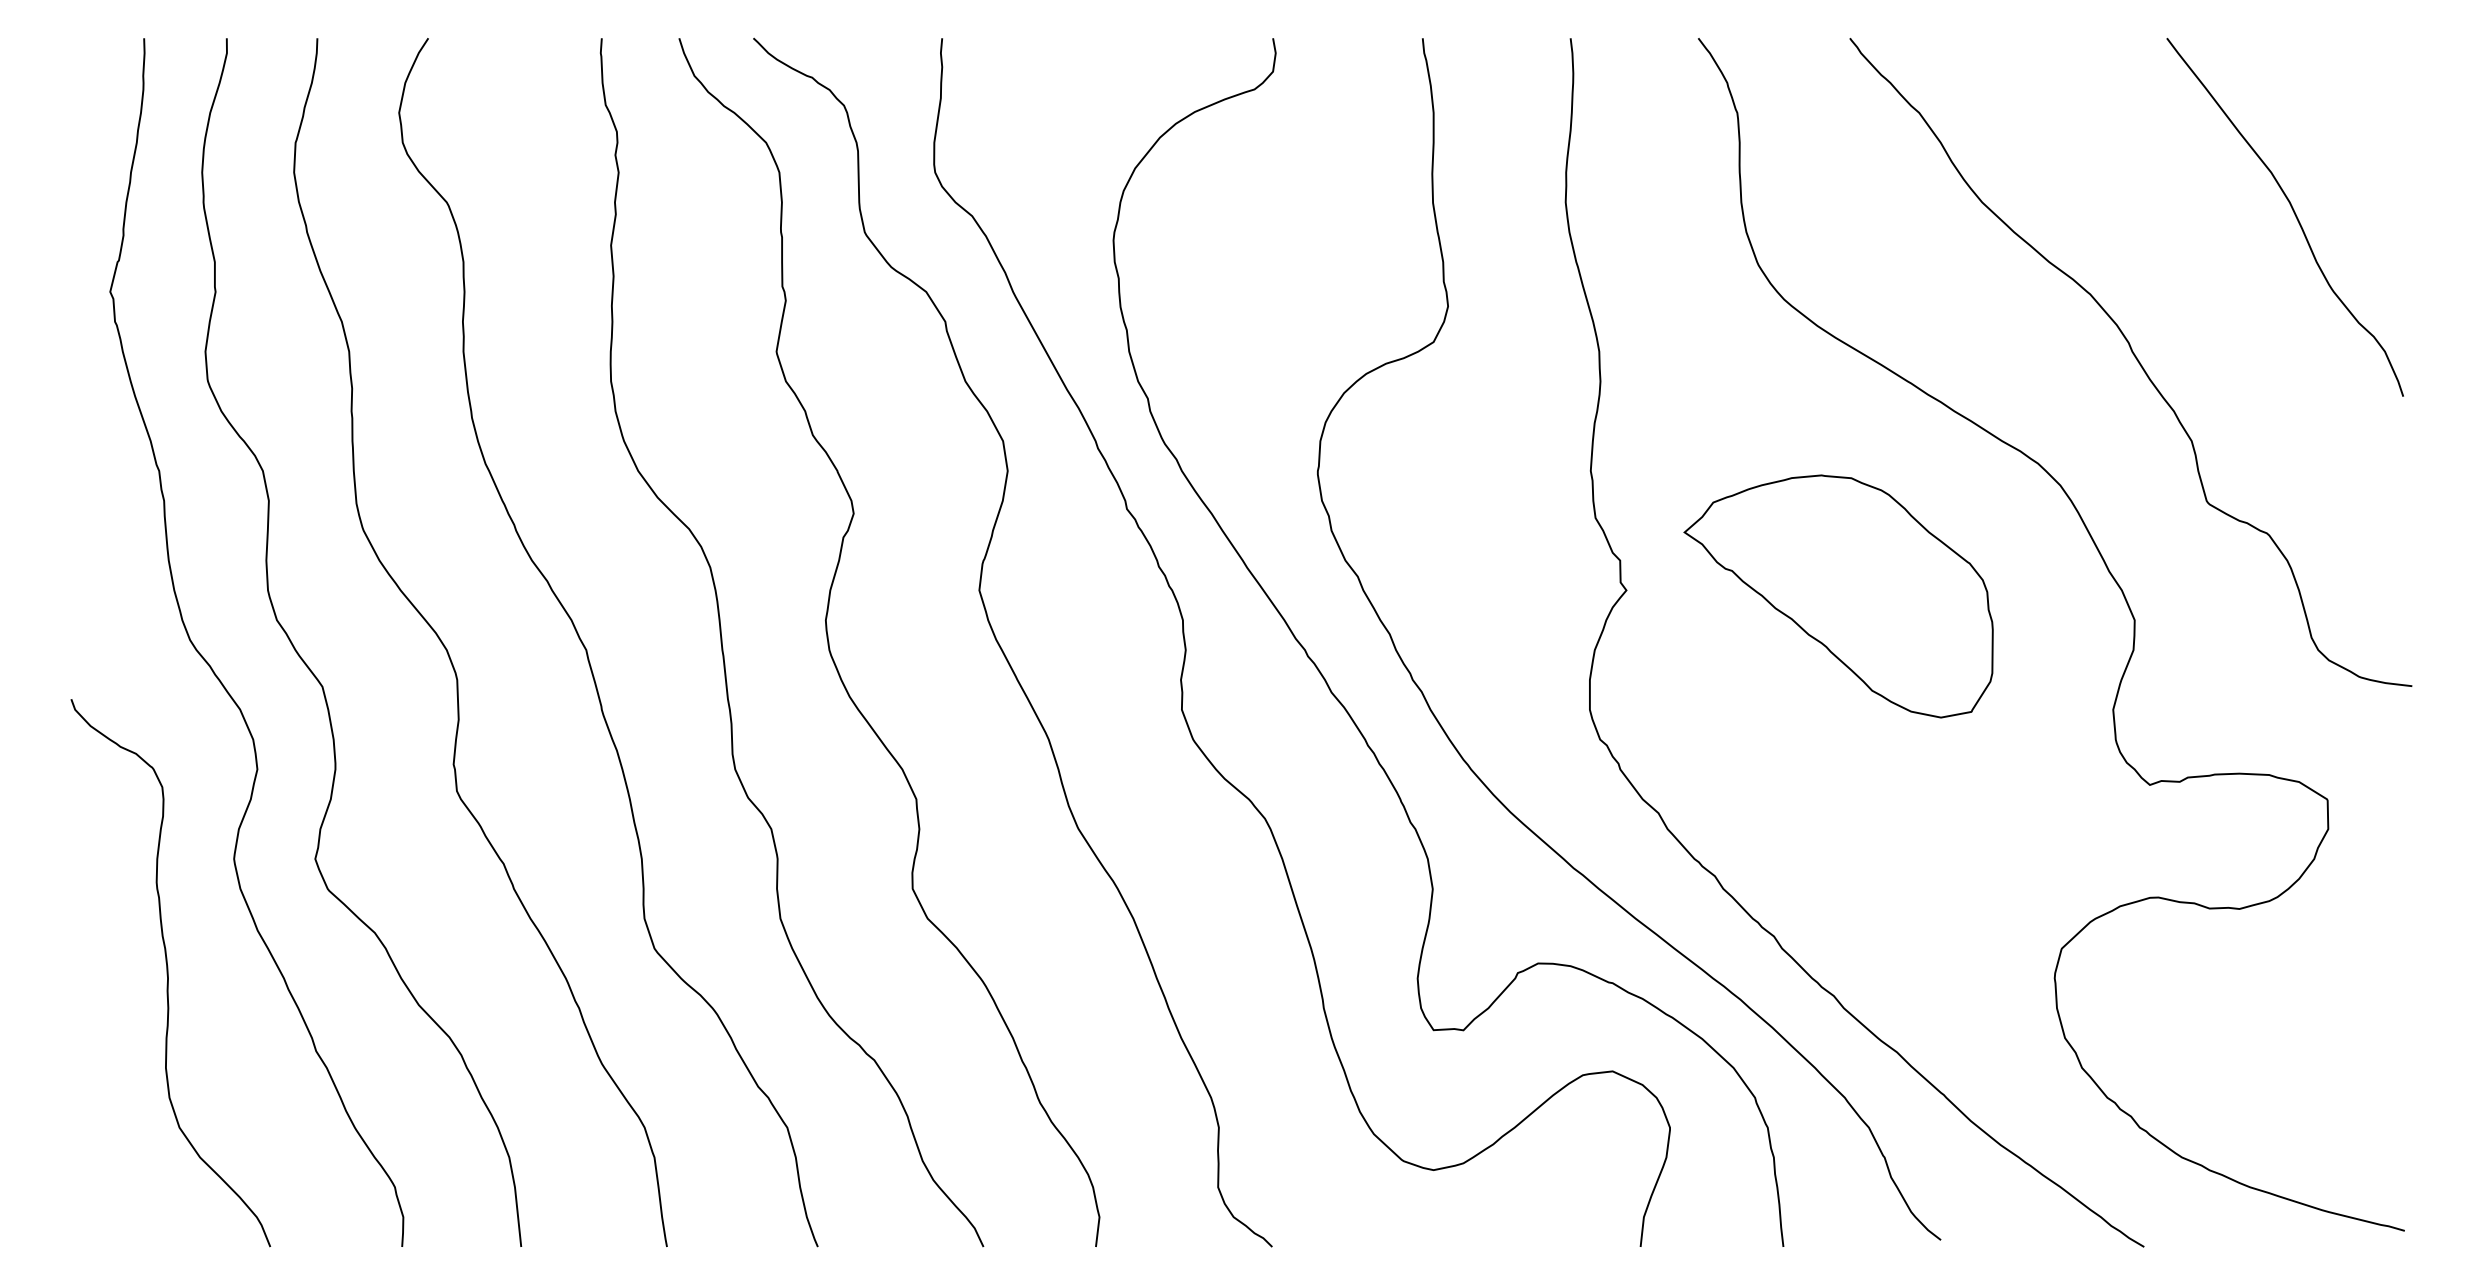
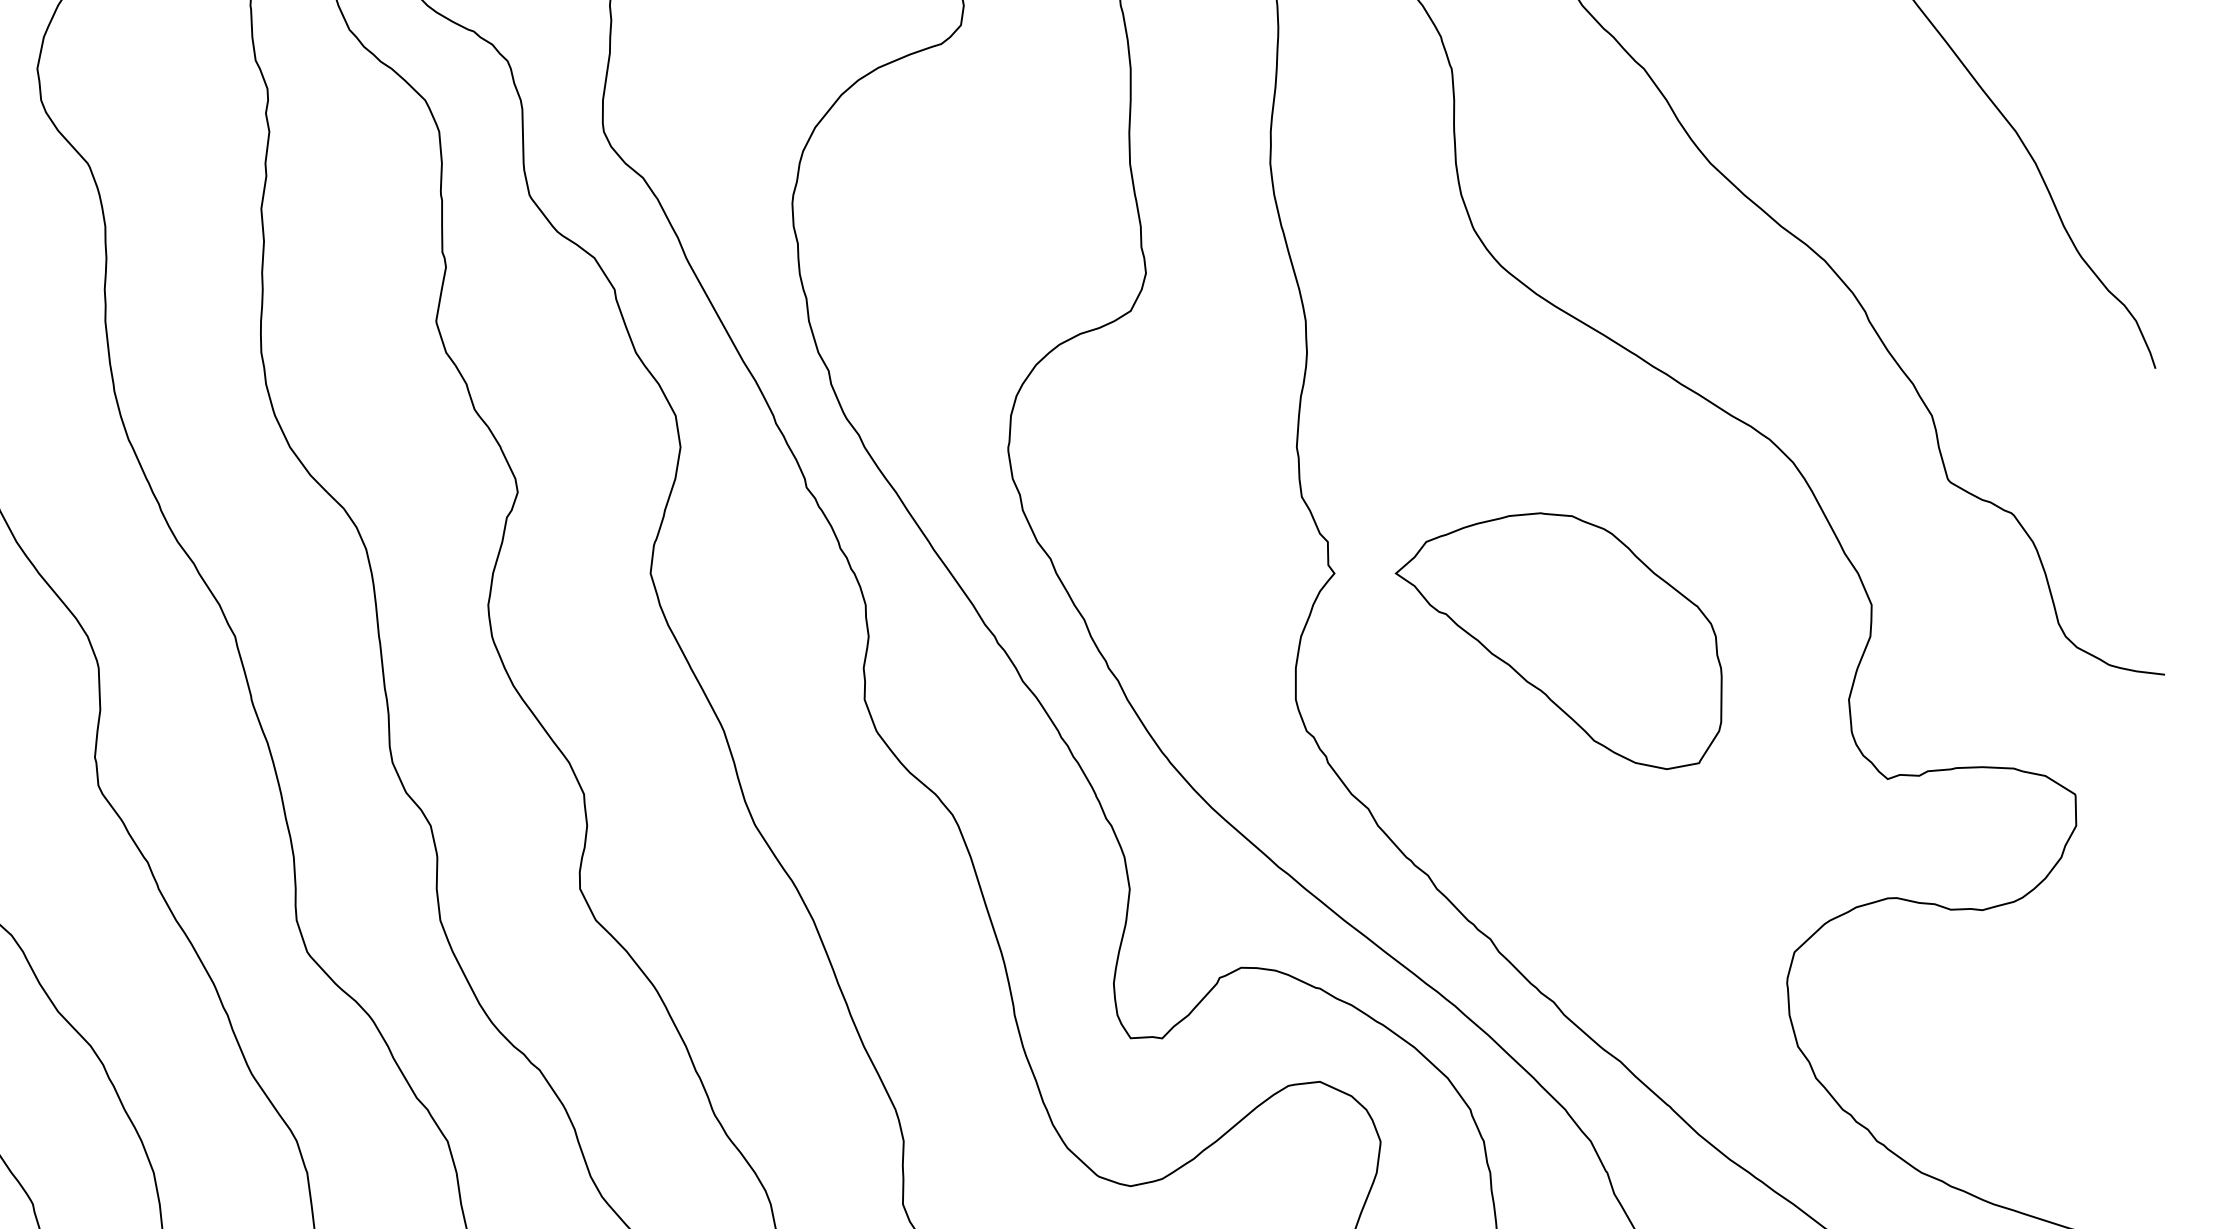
part: (1838, 596) -> (1558, 641), moved

